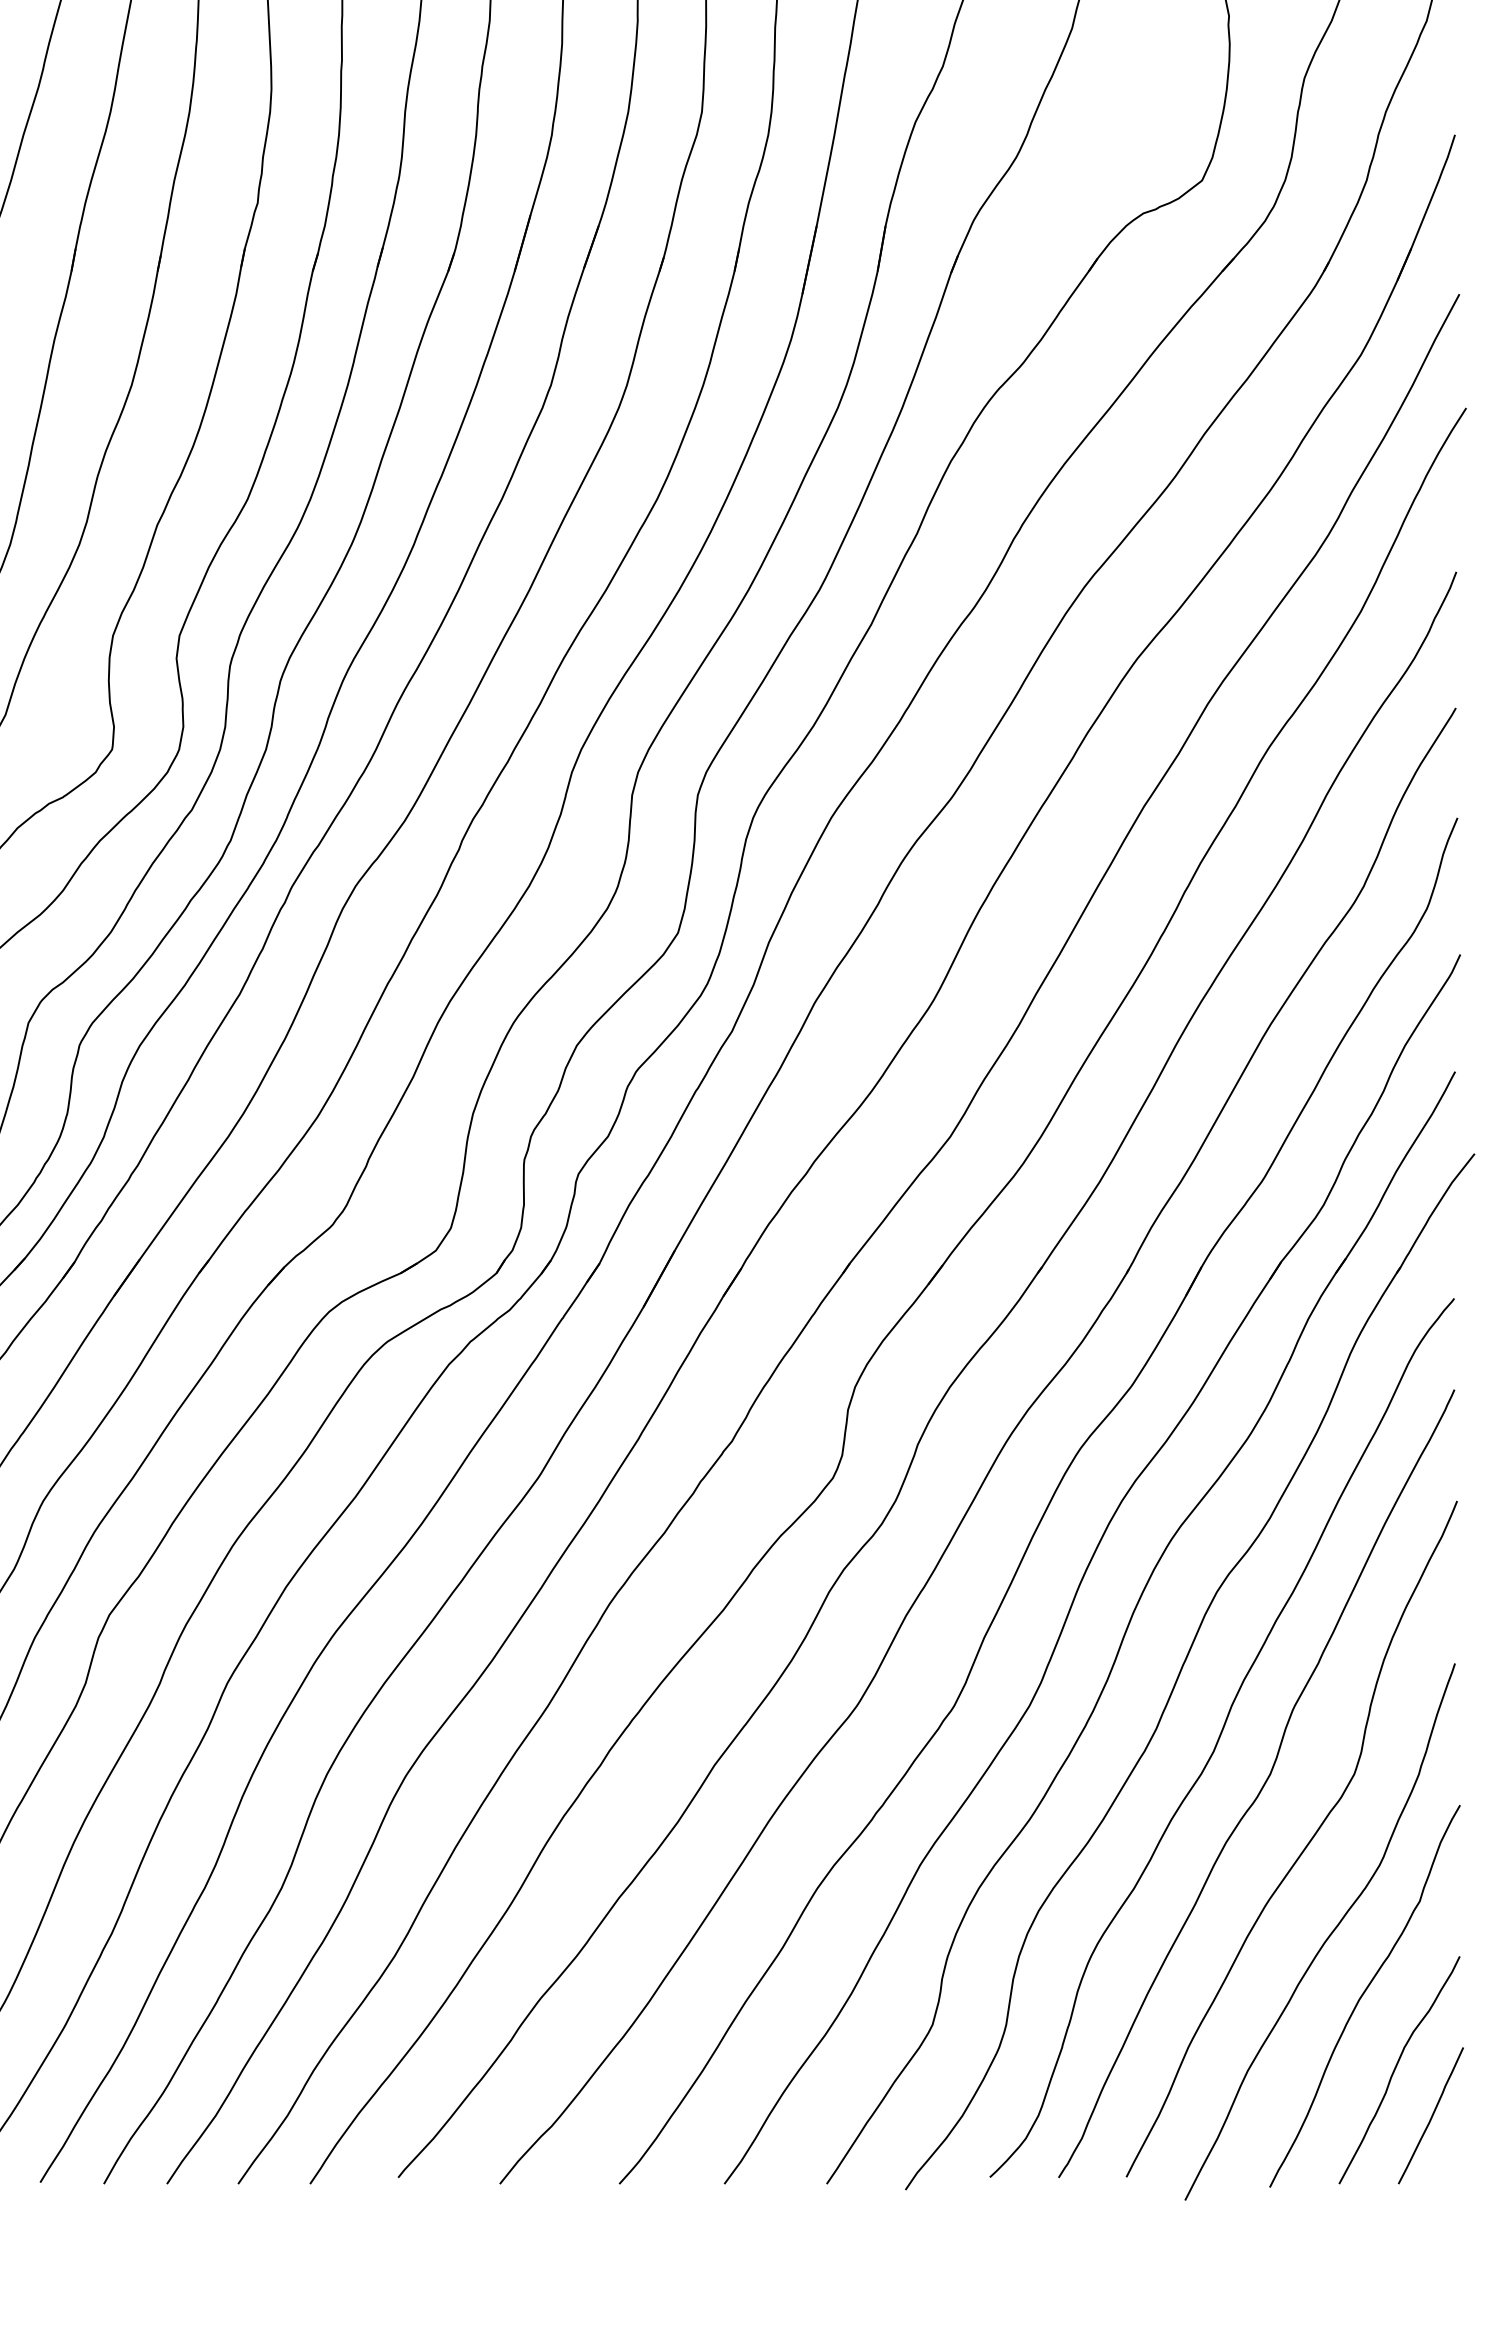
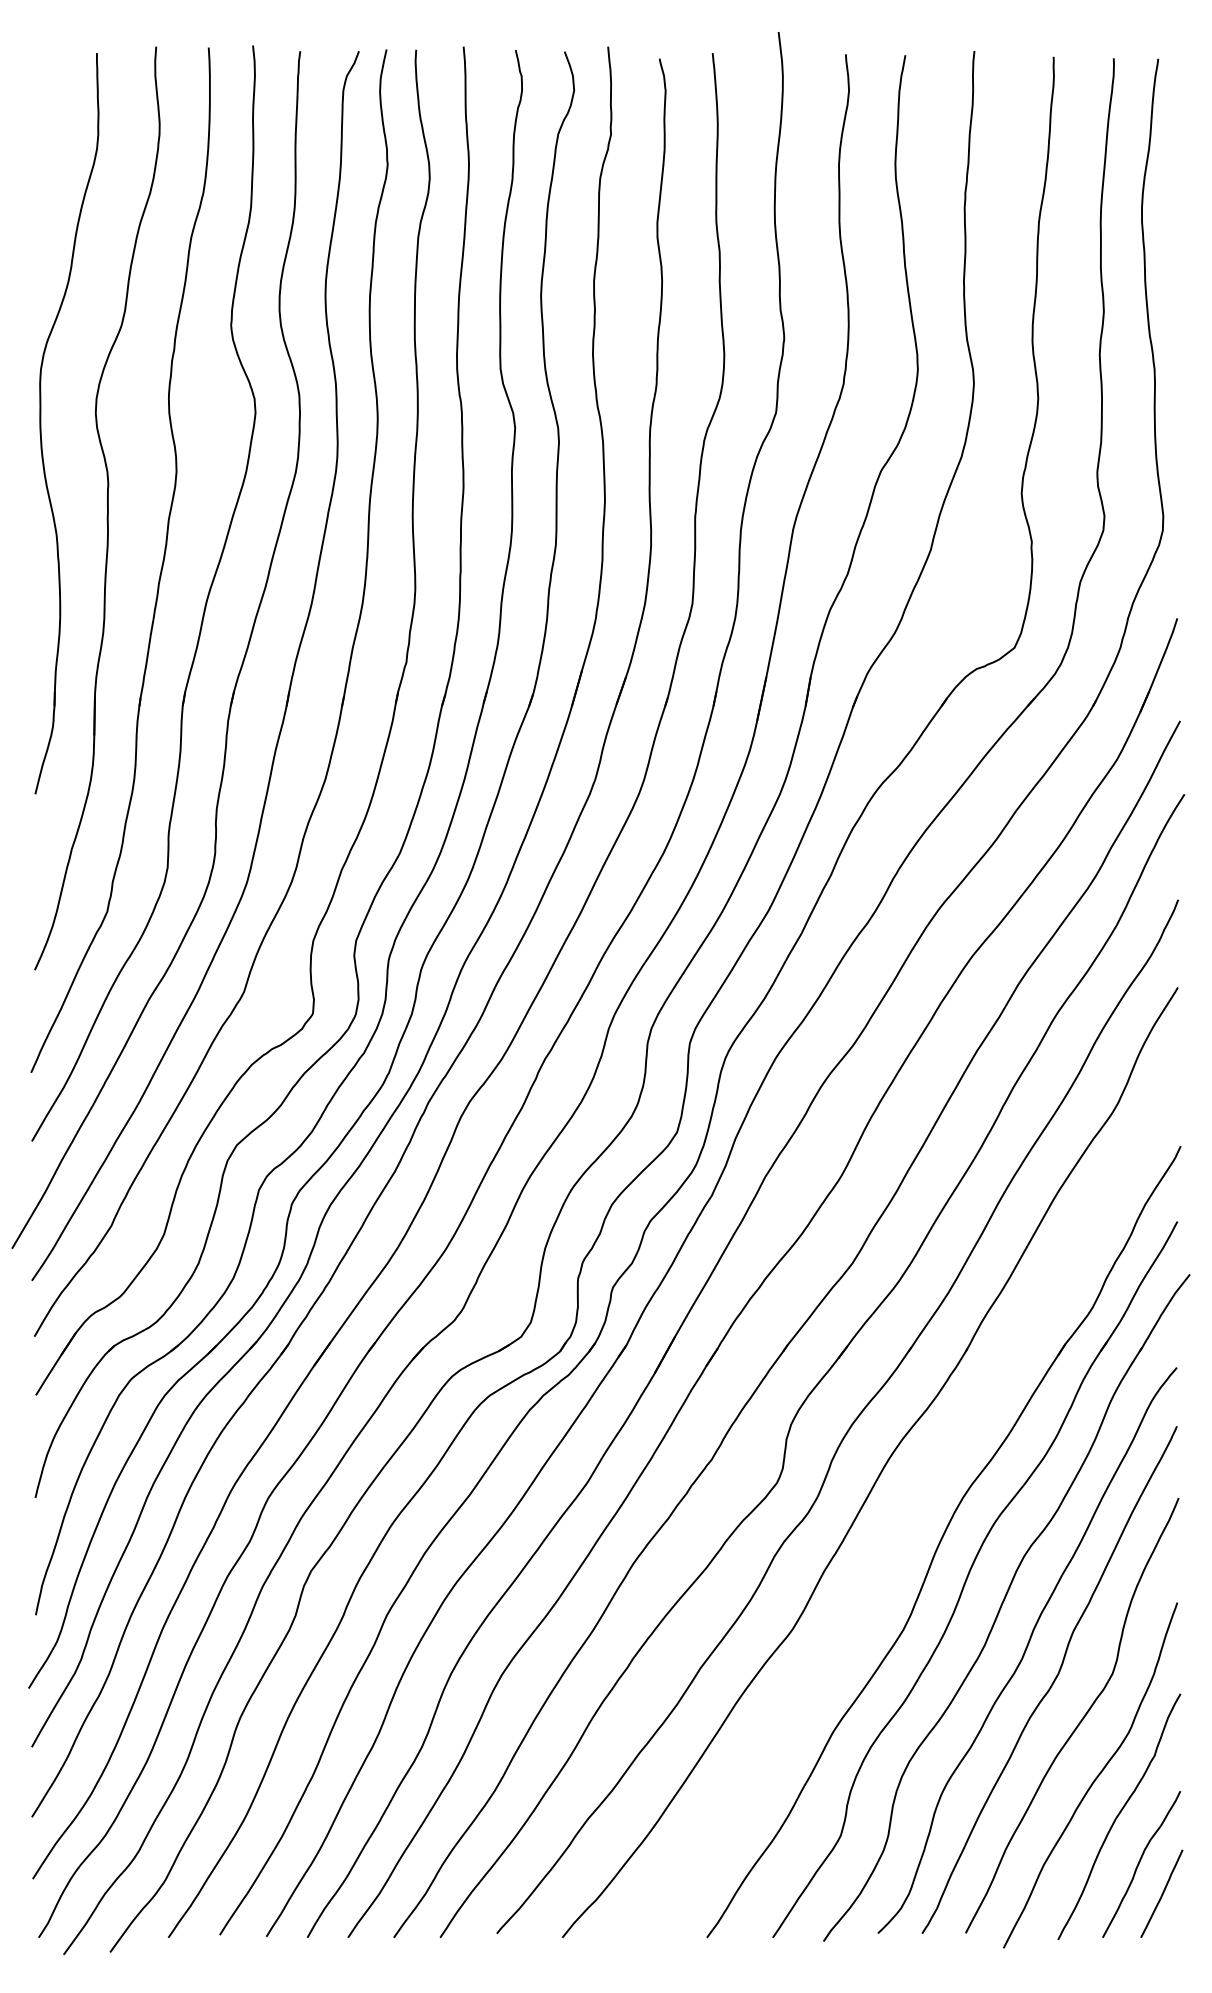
part: (1046, 1504) -> (914, 1500), removed

